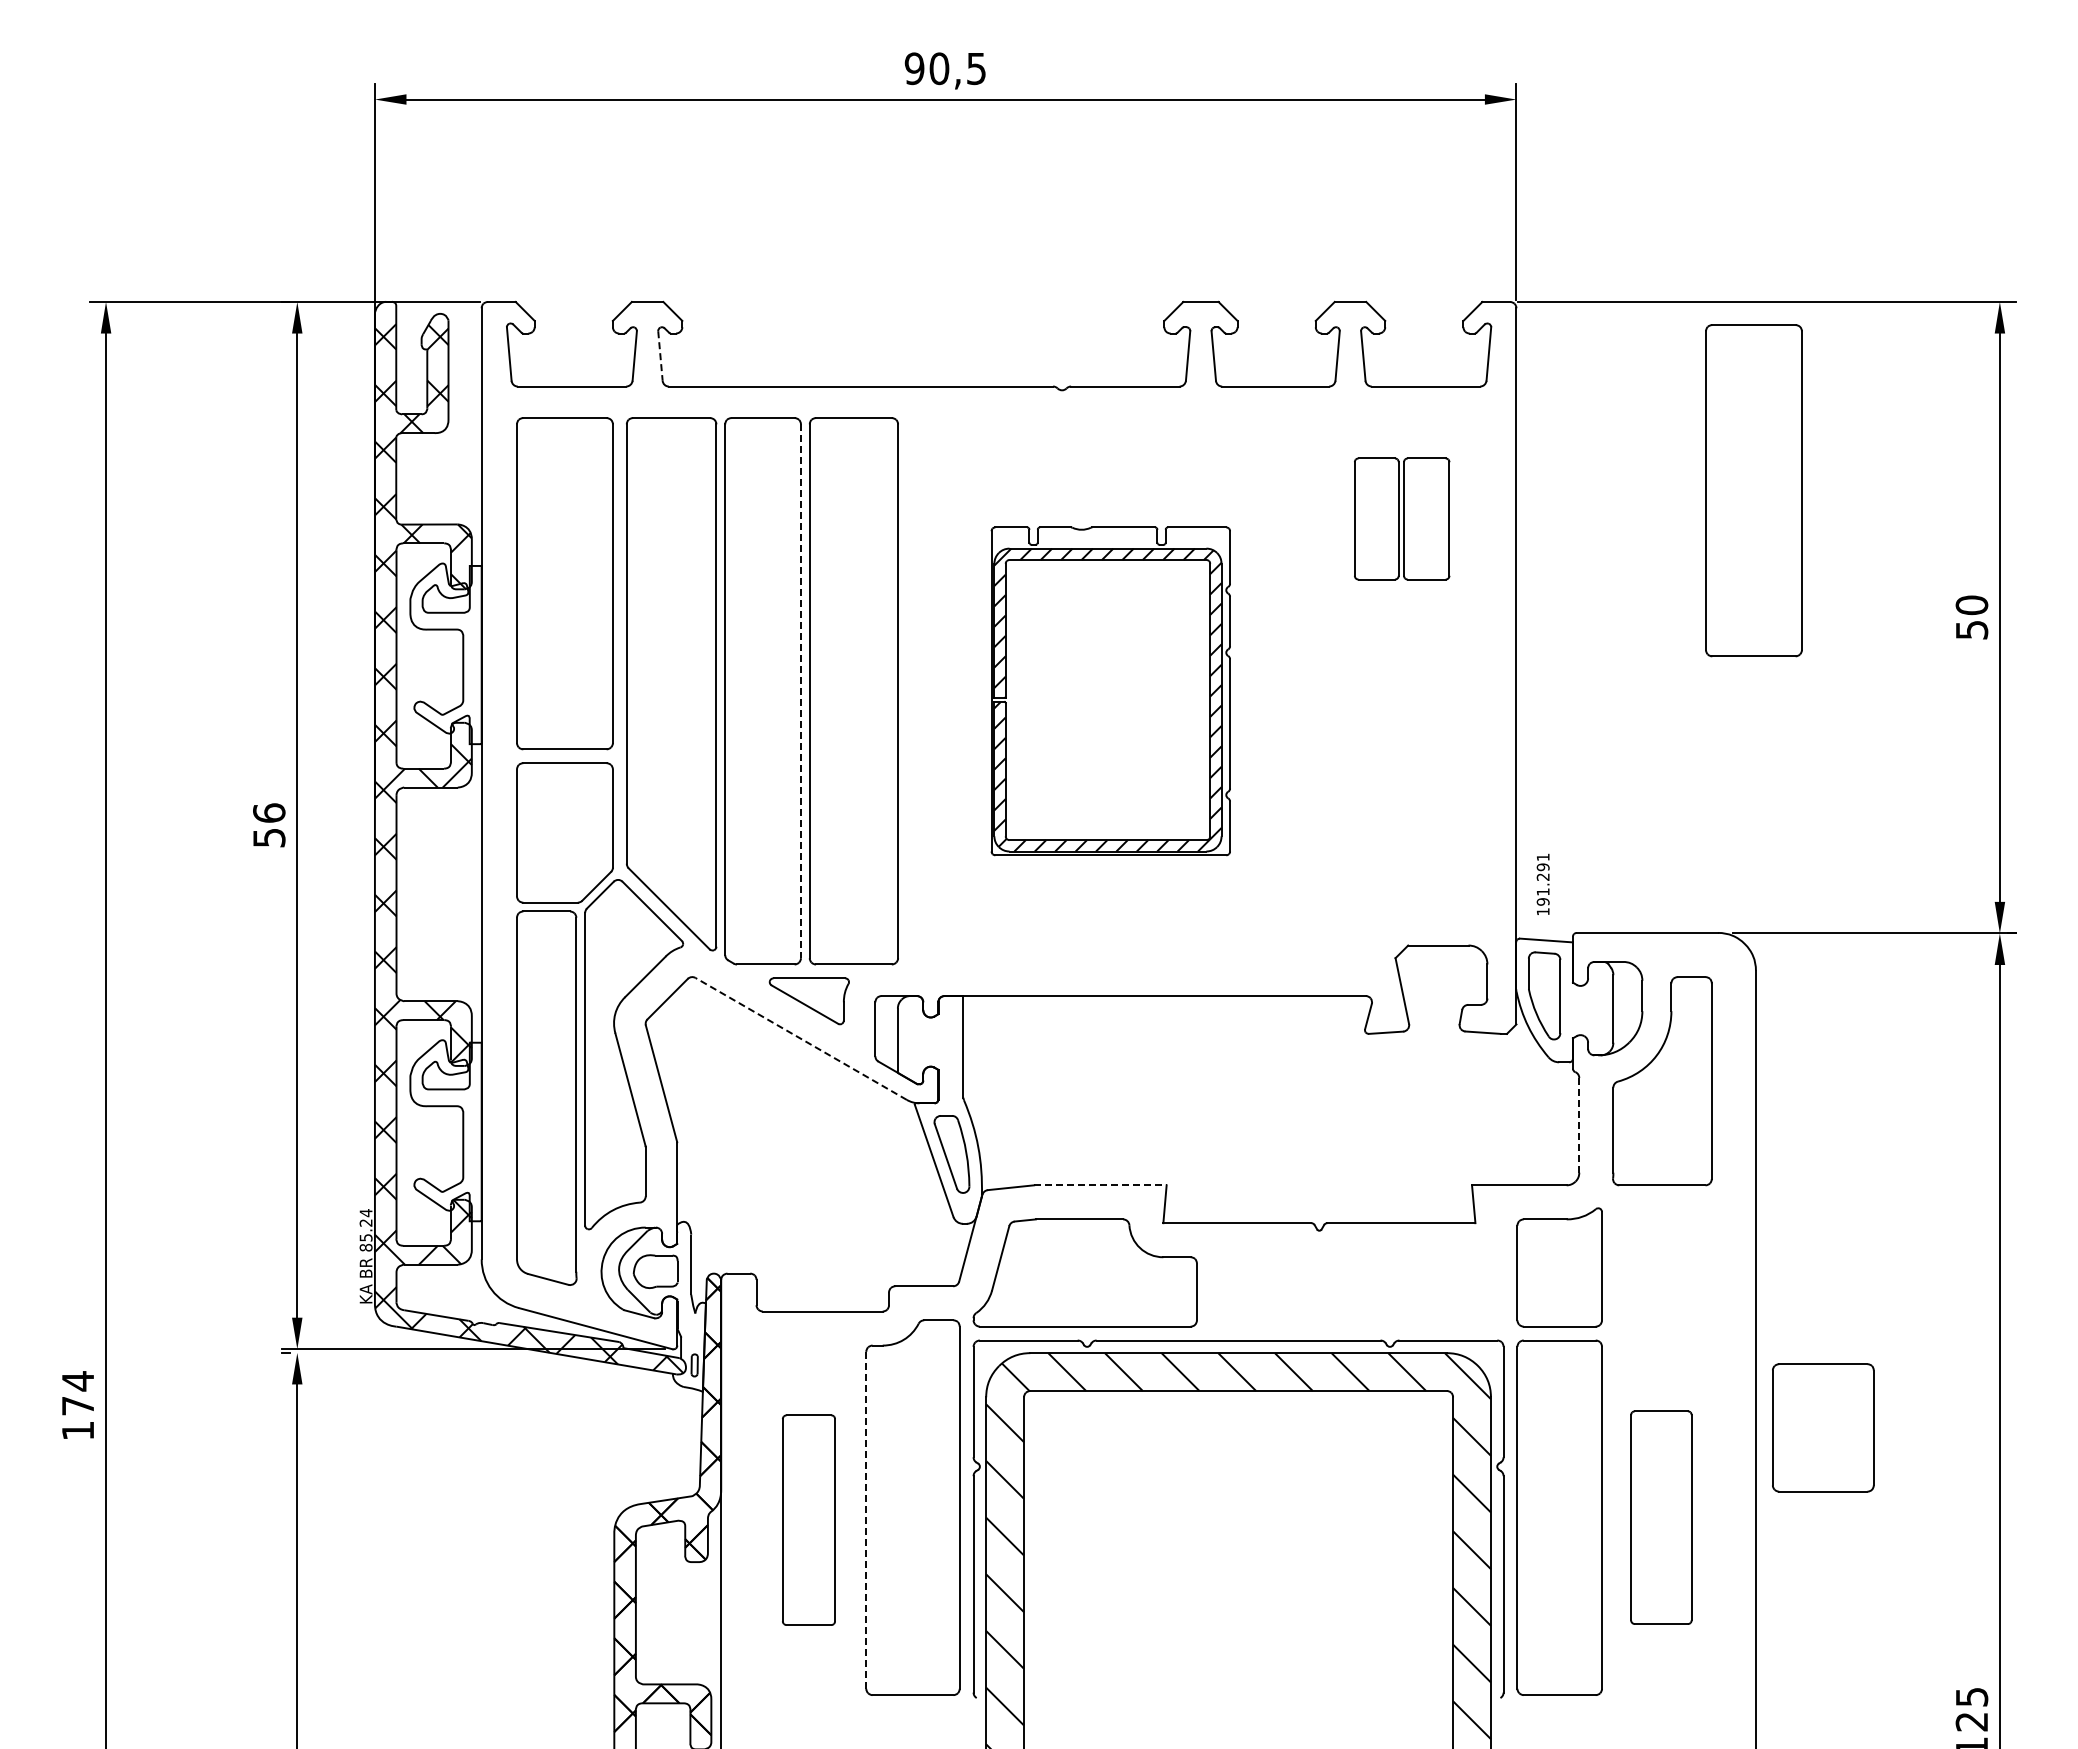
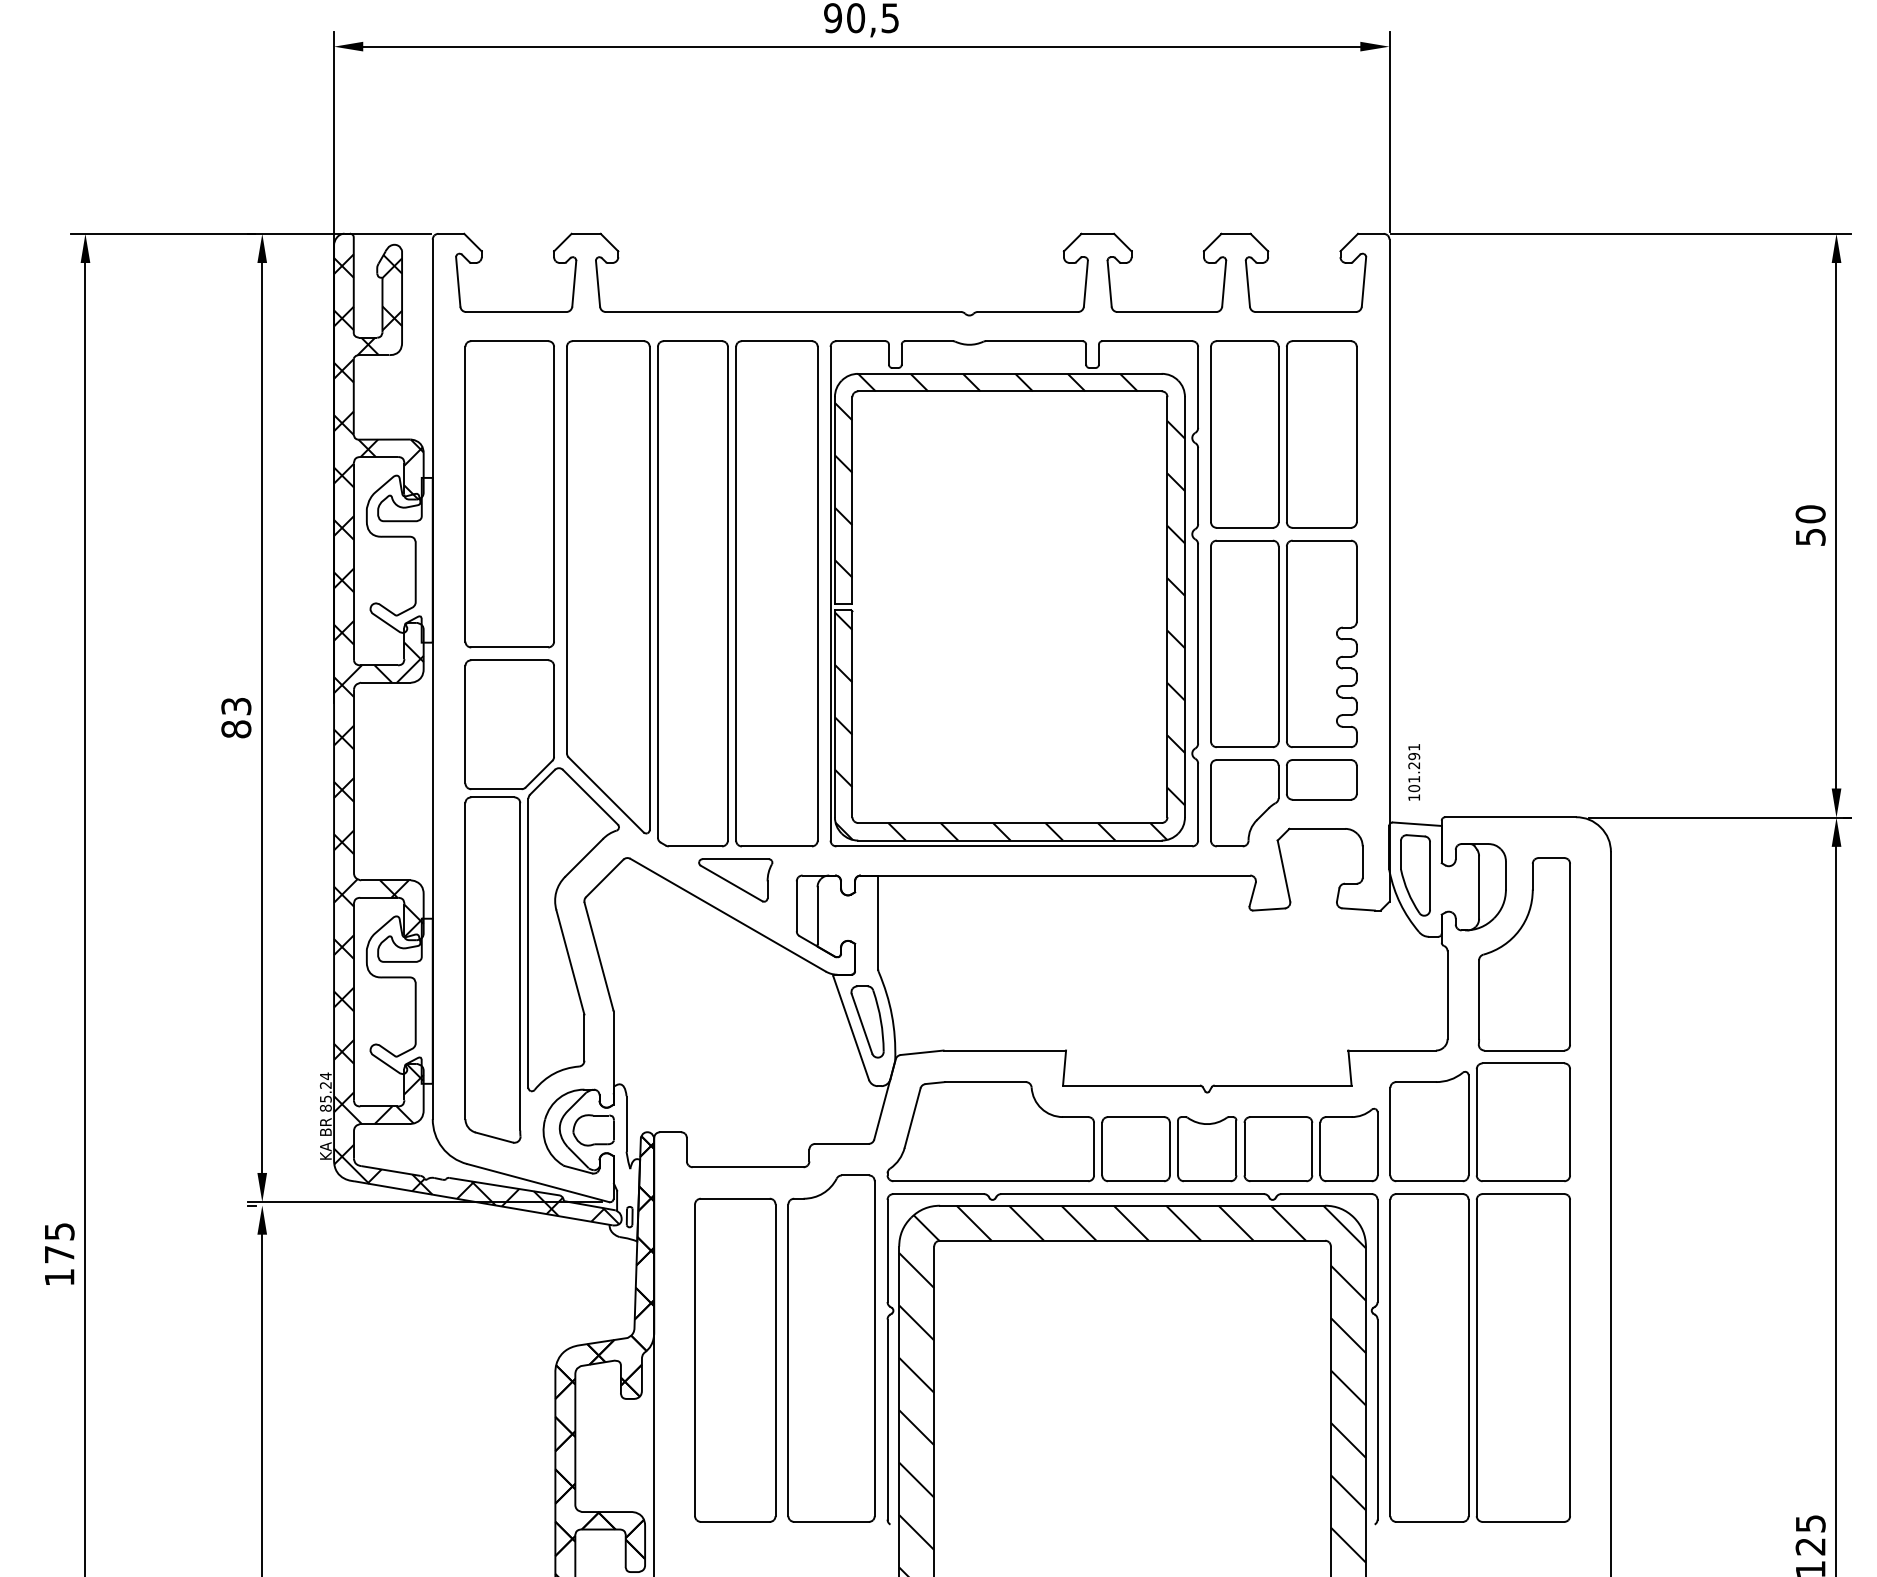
line: (660, 356) -> (598, 284), dashed -> solid
part: (1753, 490) -> (1608, 408), removed
part: (1401, 518) -> (1283, 434), size x1.67
line: (800, 691) -> (727, 593), dashed -> solid
part: (1110, 691) -> (1014, 593), size x1.67
part: (1401, 745) -> (1283, 643), added
text: (269, 825) -> (236, 717), 56 -> 83
text: (1543, 901) -> (1414, 788), 191.291 -> 101.291
part: (1401, 917) -> (1283, 802), added
line: (801, 1038) -> (728, 914), dashed -> solid
line: (1579, 1124) -> (1447, 994), dashed -> solid
line: (1100, 1185) -> (1004, 1050), dashed -> solid
part: (1354, 1287) -> (1239, 1145), added
text: (78, 1381) -> (59, 1231), 174 -> 175
part: (1823, 1427) -> (1523, 1121), moved
part: (1661, 1517) -> (1523, 1357), size x1.67
part: (808, 1519) -> (734, 1359), size x1.67
line: (866, 1520) -> (788, 1360), dashed -> solid

